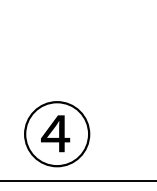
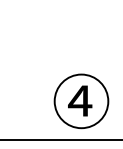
text: (57, 134) -> (81, 101), moved

